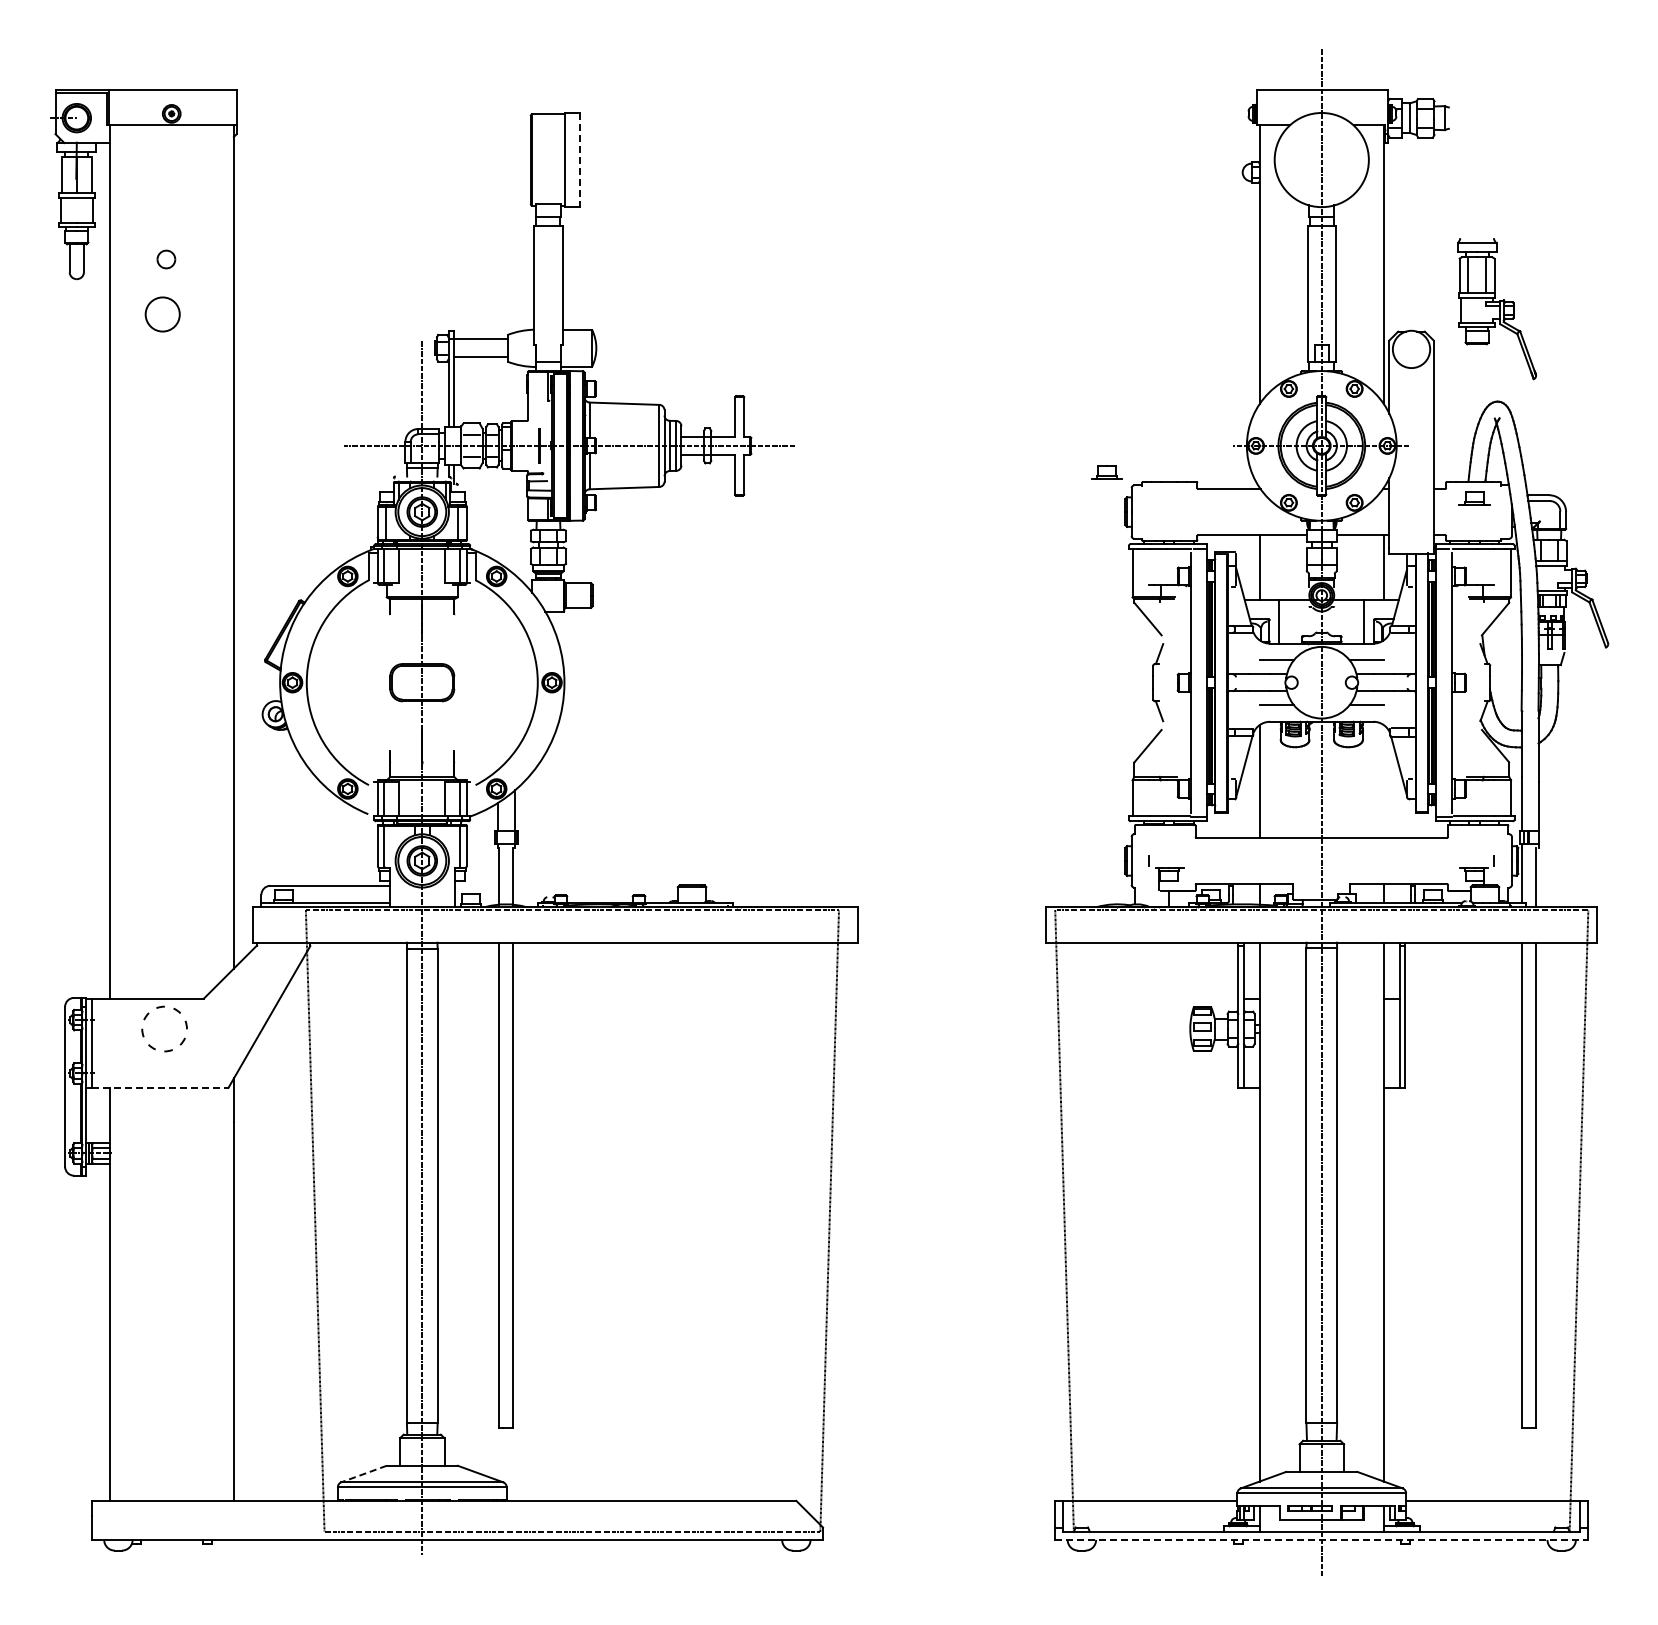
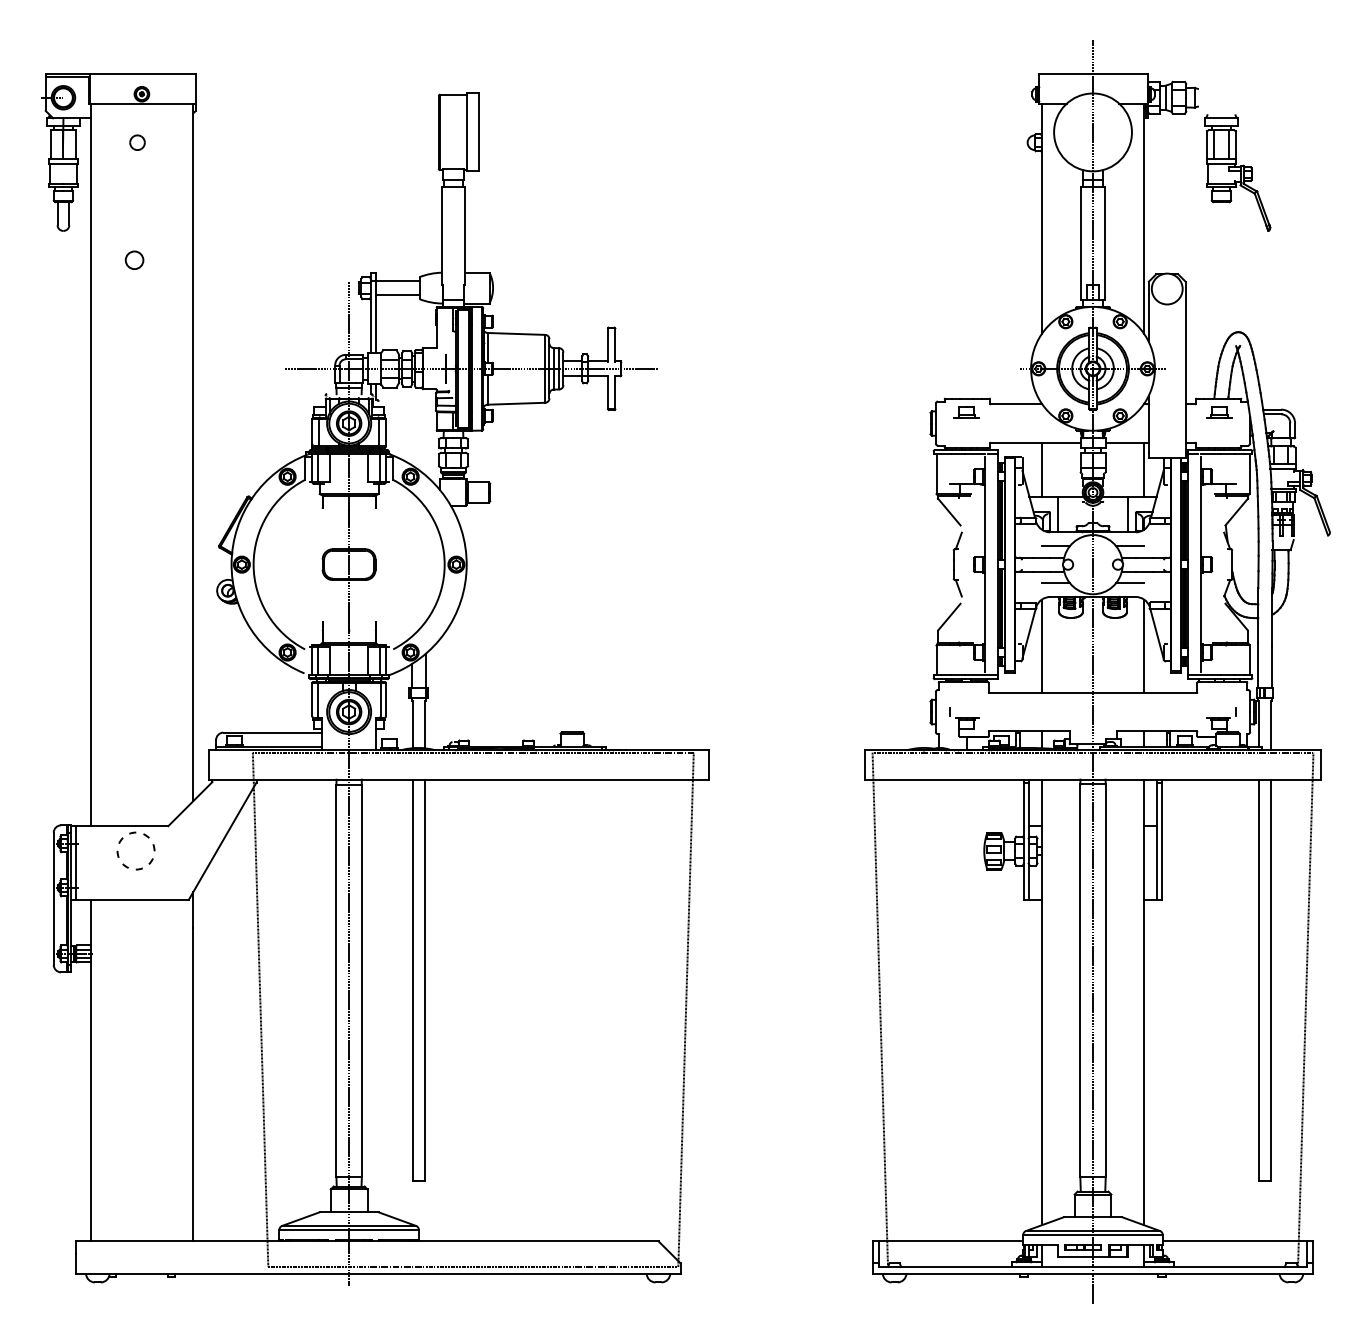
line: (579, 160) -> (479, 132), dashed -> solid
part: (166, 259) -> (137, 142), moved
part: (1496, 309) -> (1237, 173), moved
circle: (162, 314) -> (134, 260), size x0.62
part: (1106, 472) -> (966, 412), moved
line: (1383, 781) -> (1144, 646), added
line: (160, 1087) -> (132, 899), dashed -> solid
line: (363, 1474) -> (300, 1219), dashed -> solid
line: (1321, 1539) -> (1092, 1273), dashed -> solid

